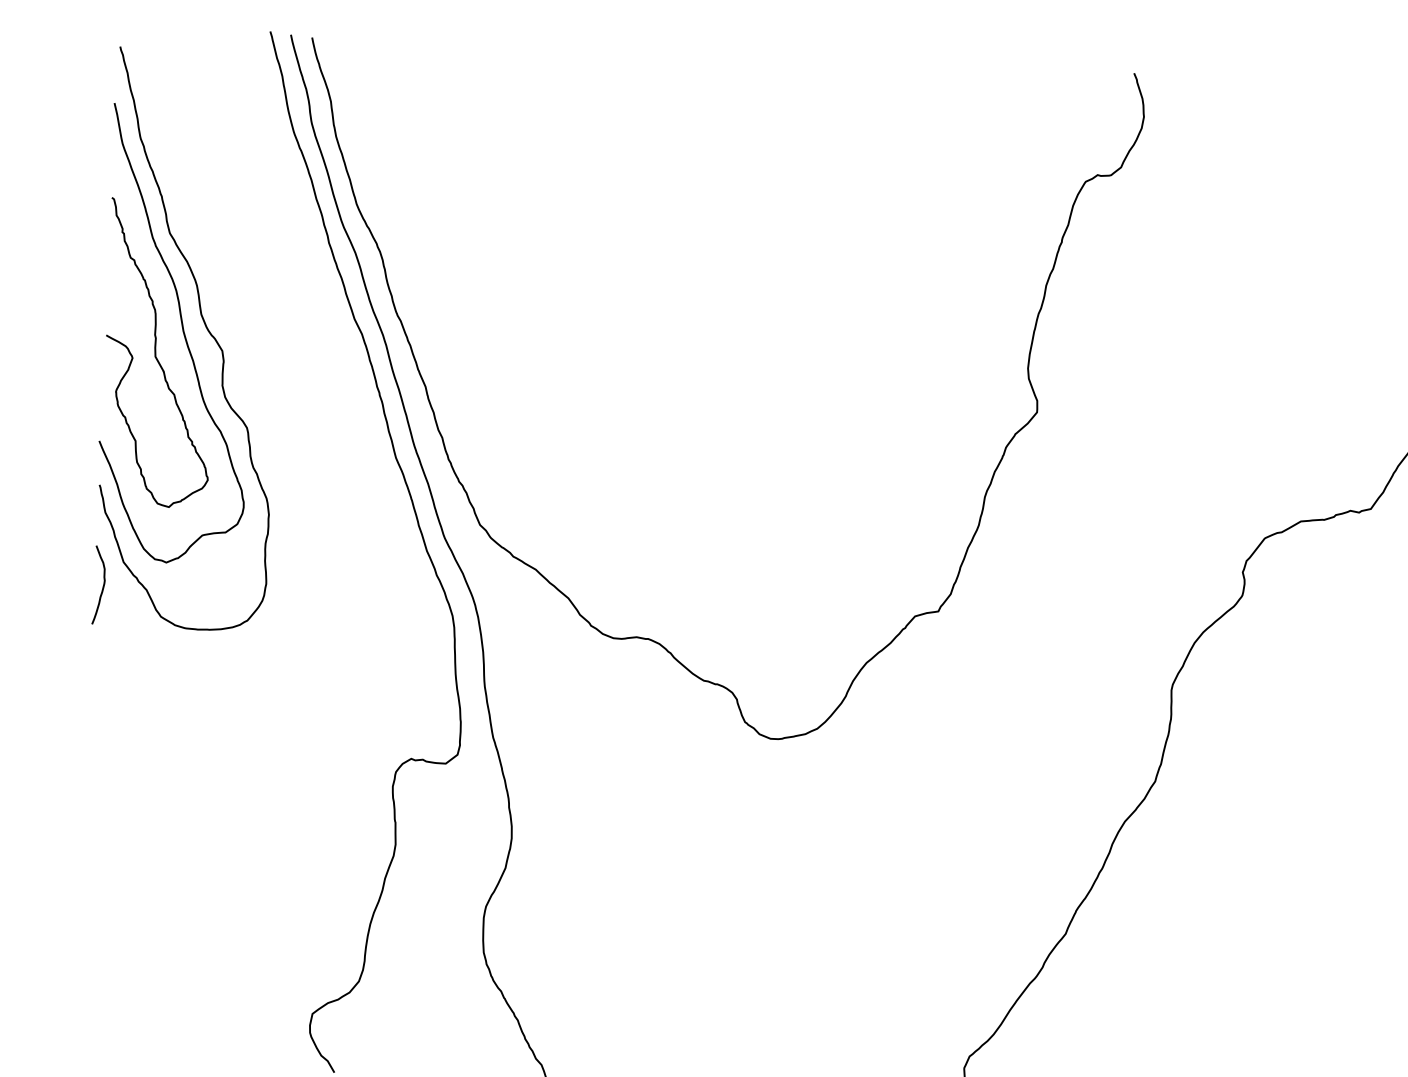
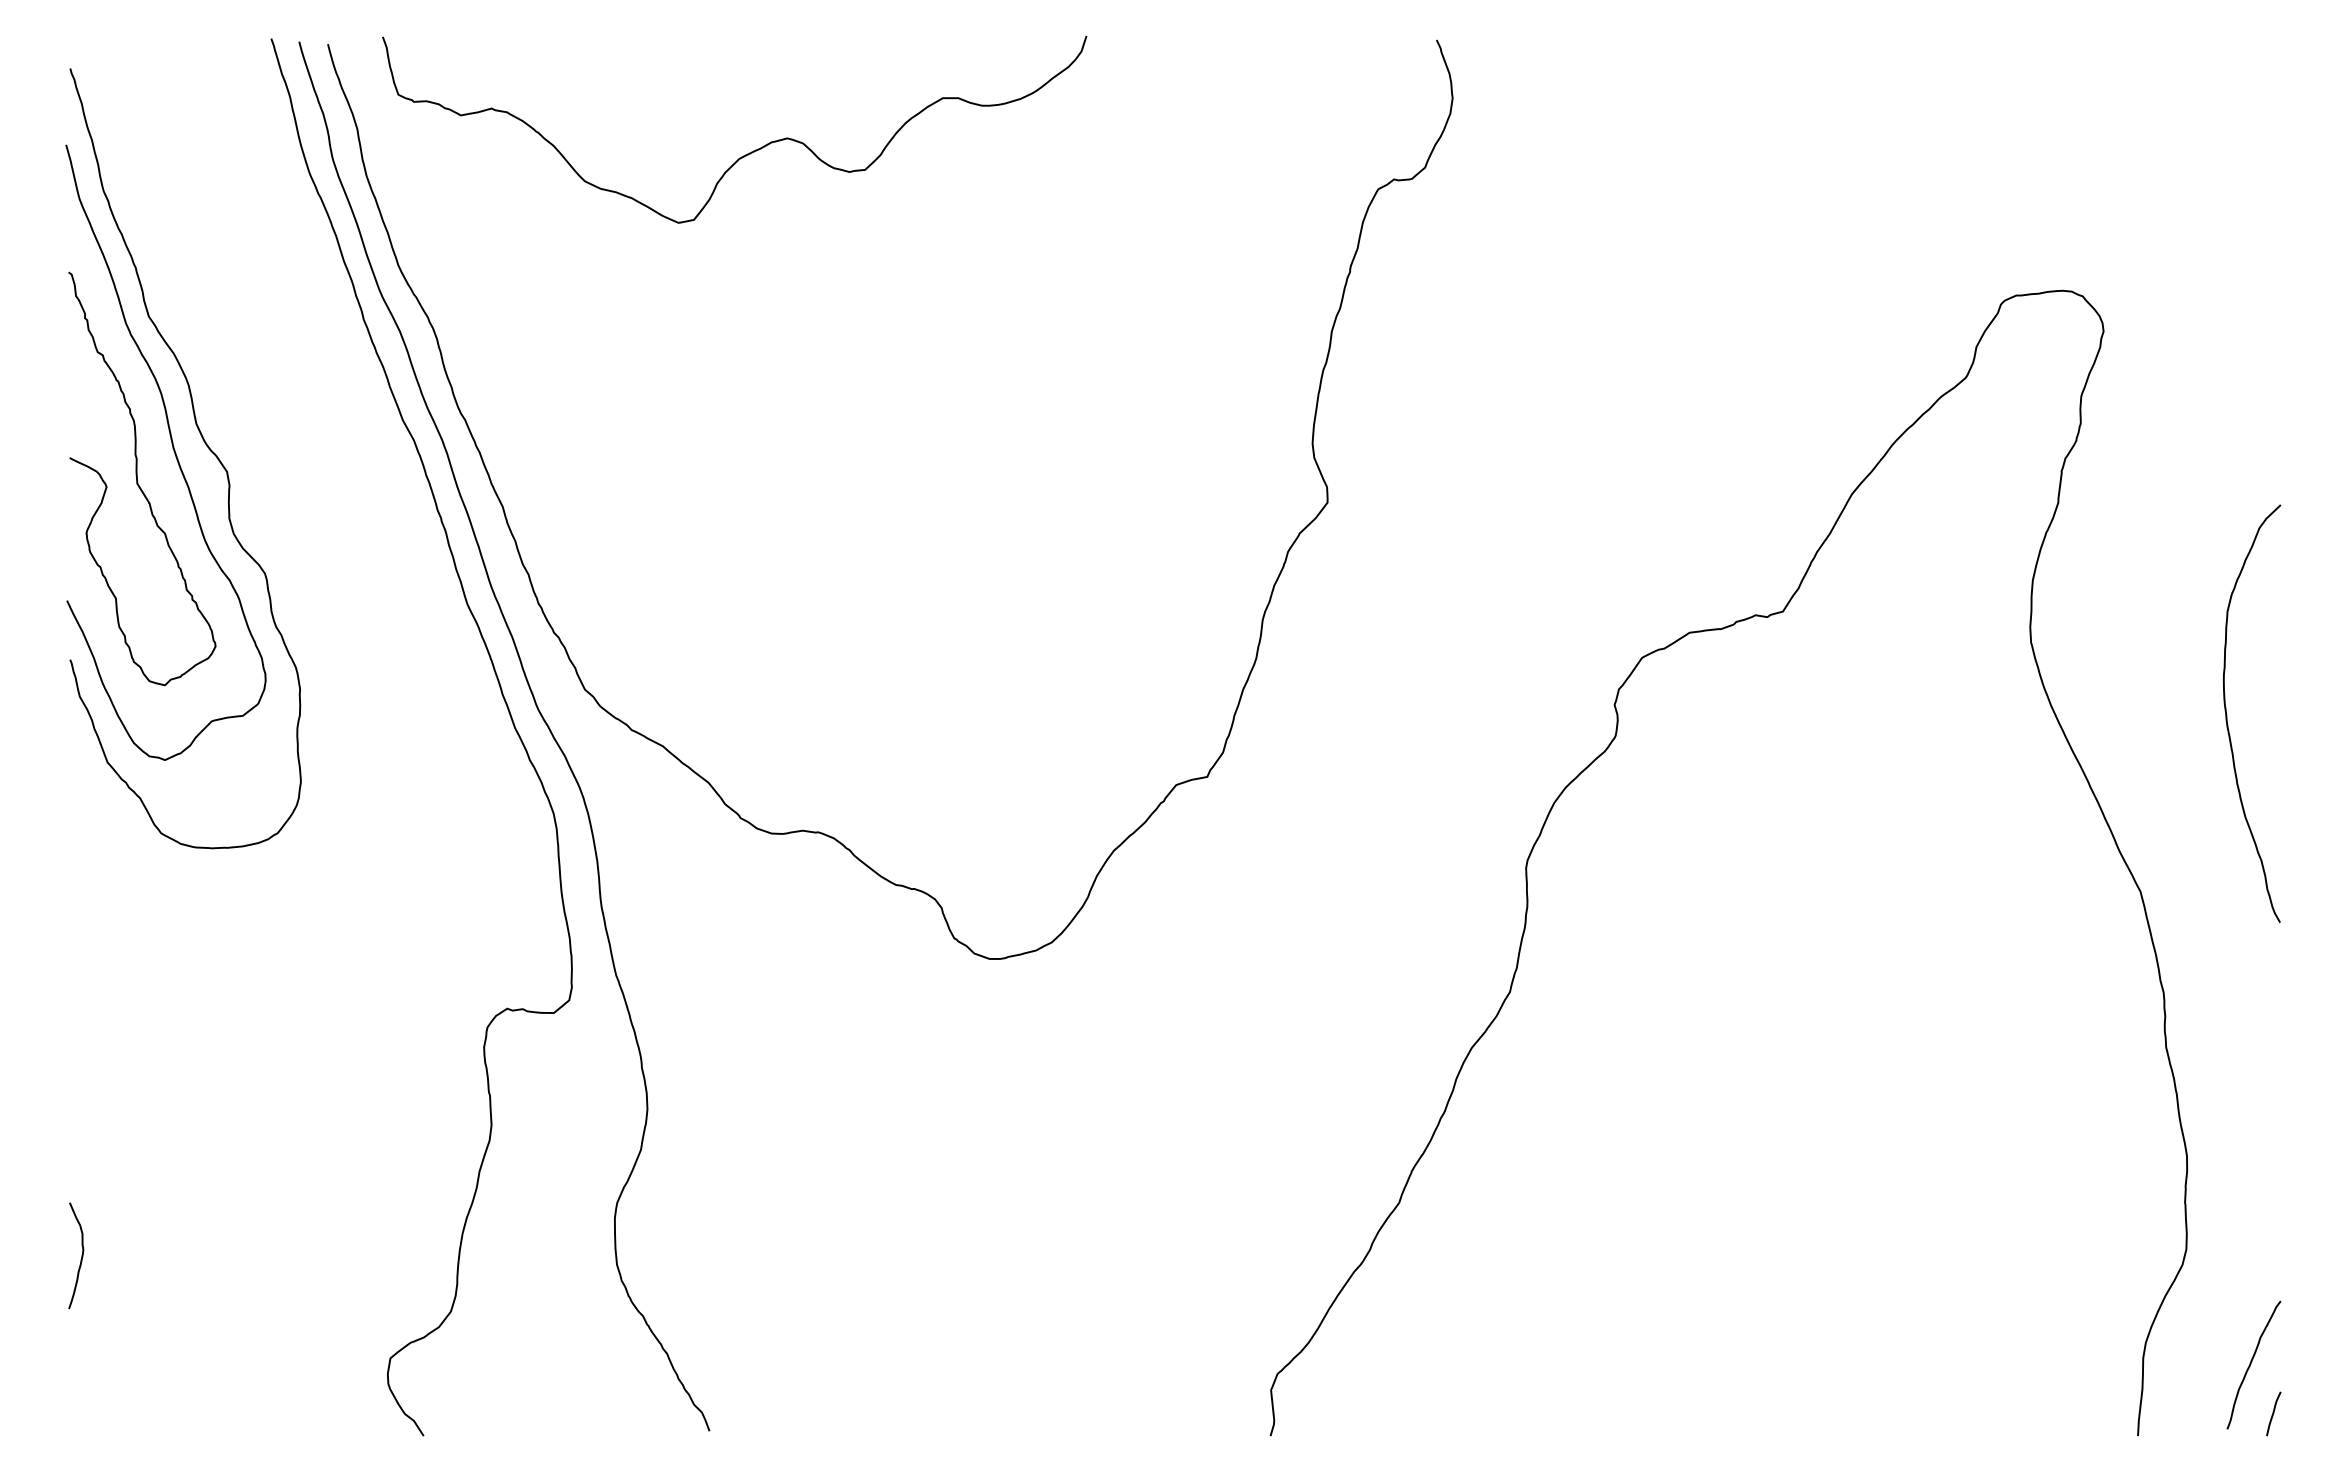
curve: (619, 133) -> (747, 153), added
curve: (103, 585) -> (81, 1255), moved

